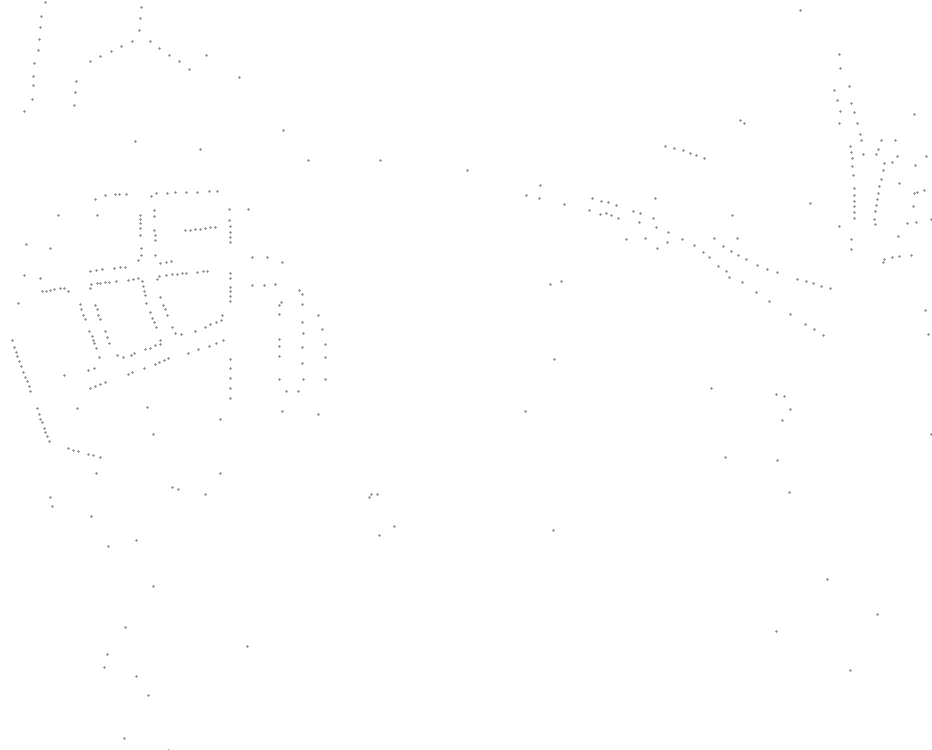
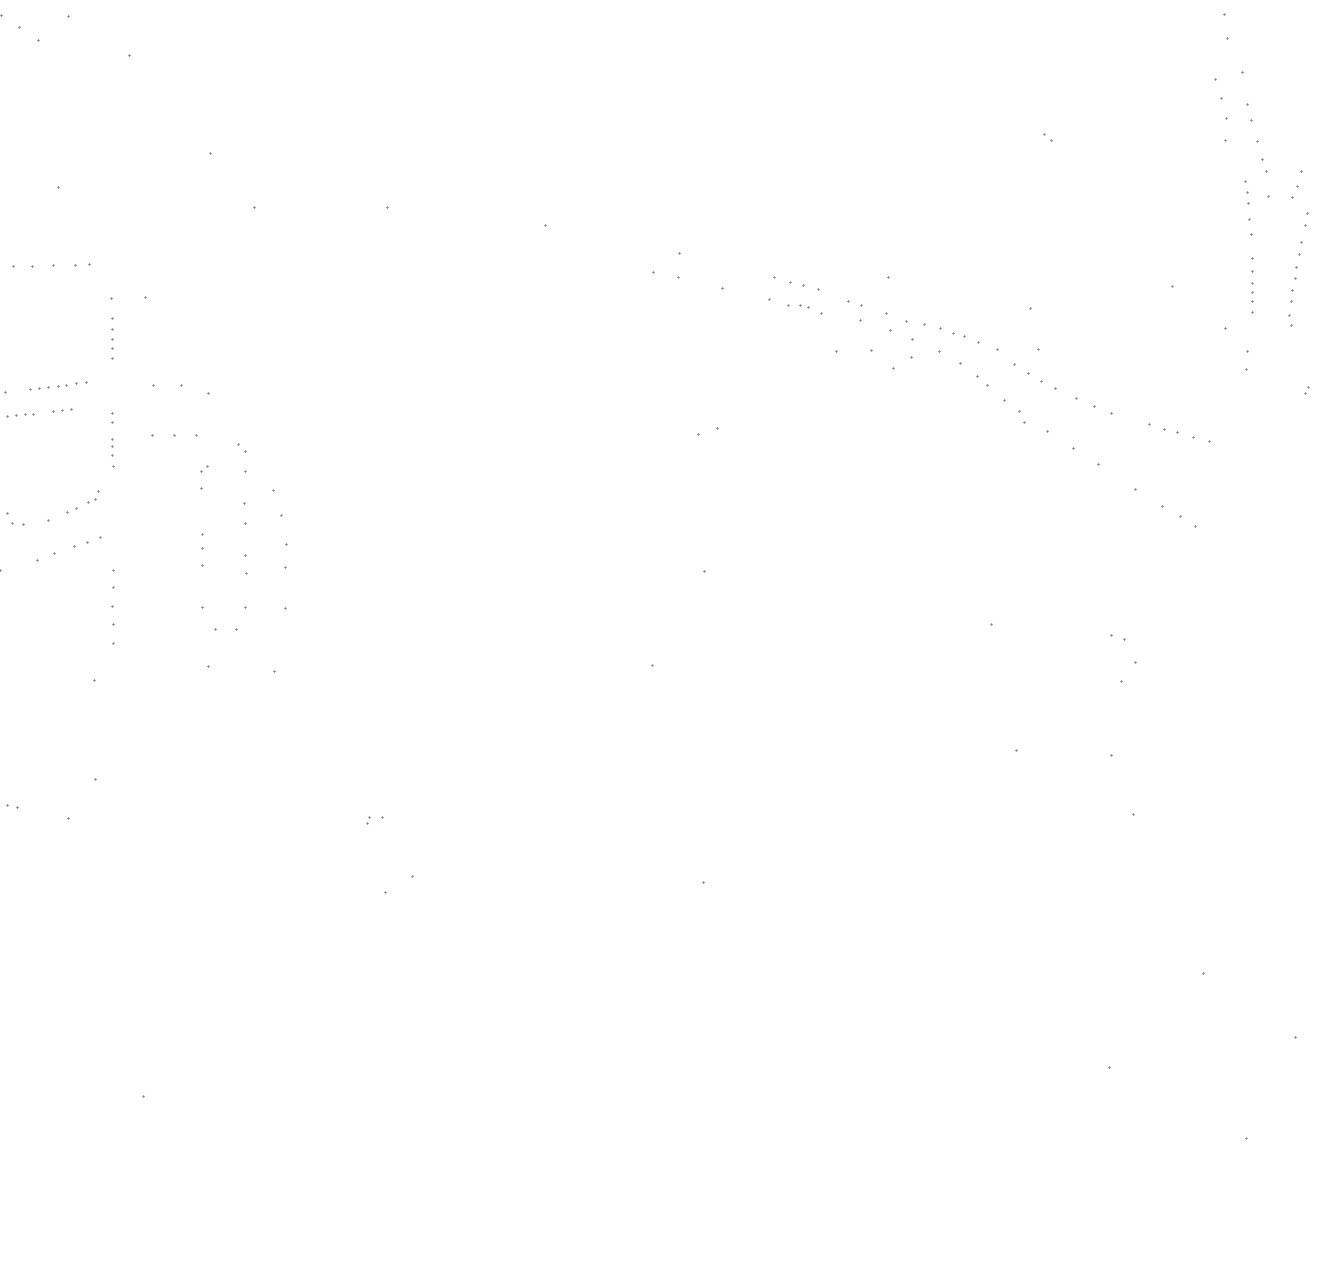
part: (684, 152) -> (942, 332), moved
part: (200, 228) -> (58, 385), moved
part: (303, 355) -> (246, 564), size x0.62

